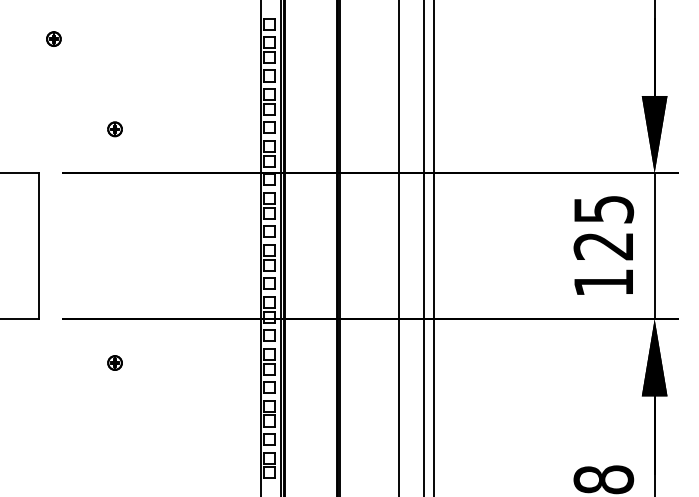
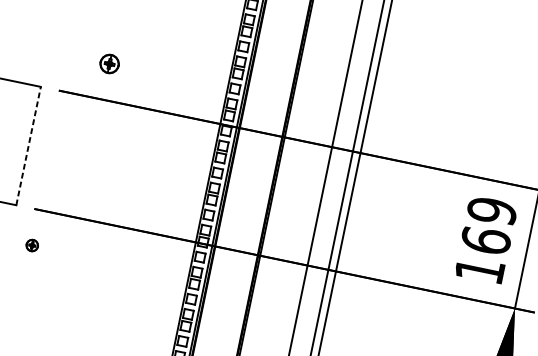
part: (114, 129) -> (109, 64), size x1.6
text: (603, 227) -> (488, 225), 125 -> 169
line: (39, 245) -> (28, 145), solid -> dashed
part: (114, 362) -> (31, 245), moved

